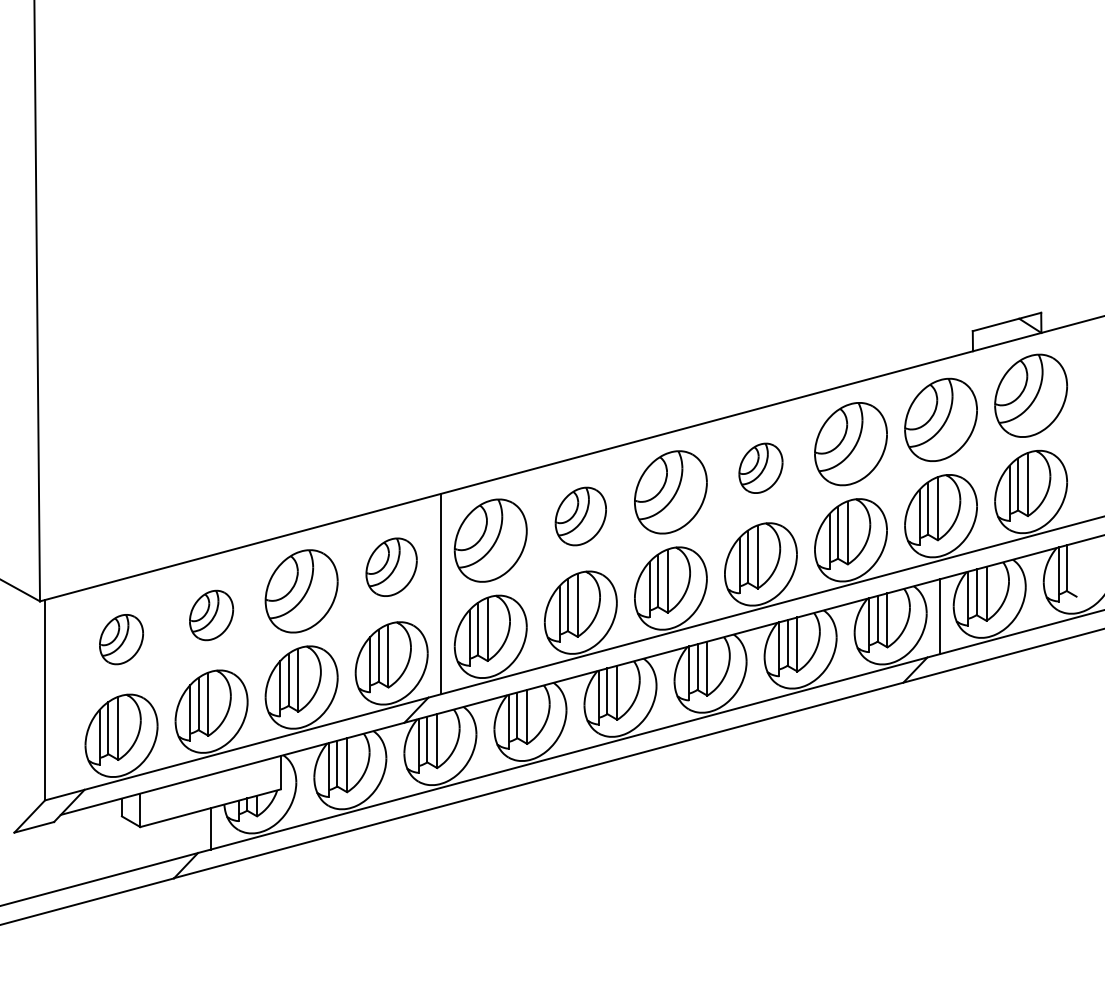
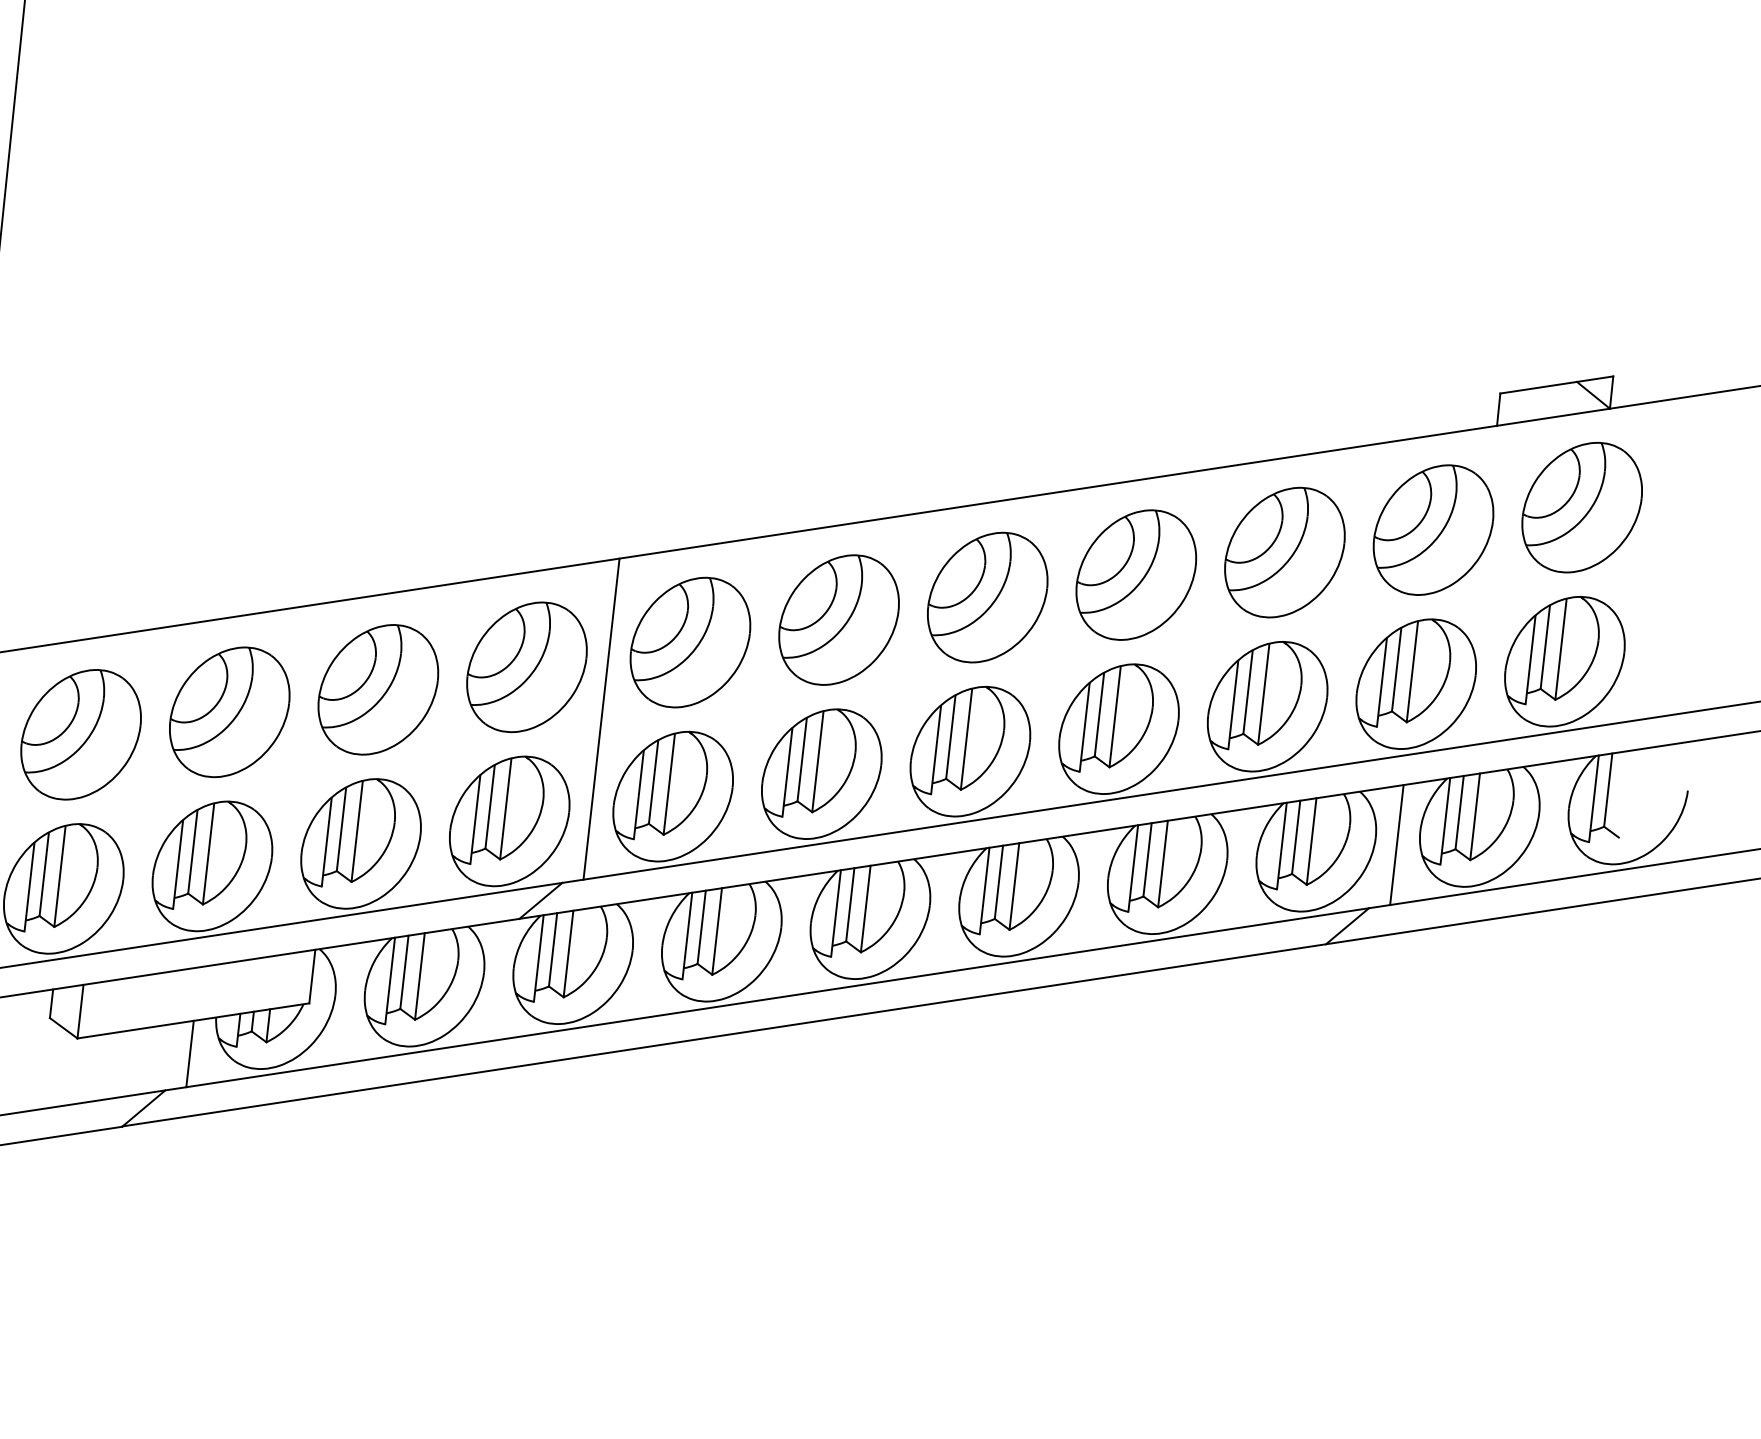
part: (760, 468) -> (1135, 575), size x1.67
part: (580, 516) -> (838, 619), size x1.43
part: (391, 567) -> (526, 667), size x1.43
part: (211, 615) -> (229, 712), size x1.67
part: (121, 639) -> (81, 734), size x1.67

